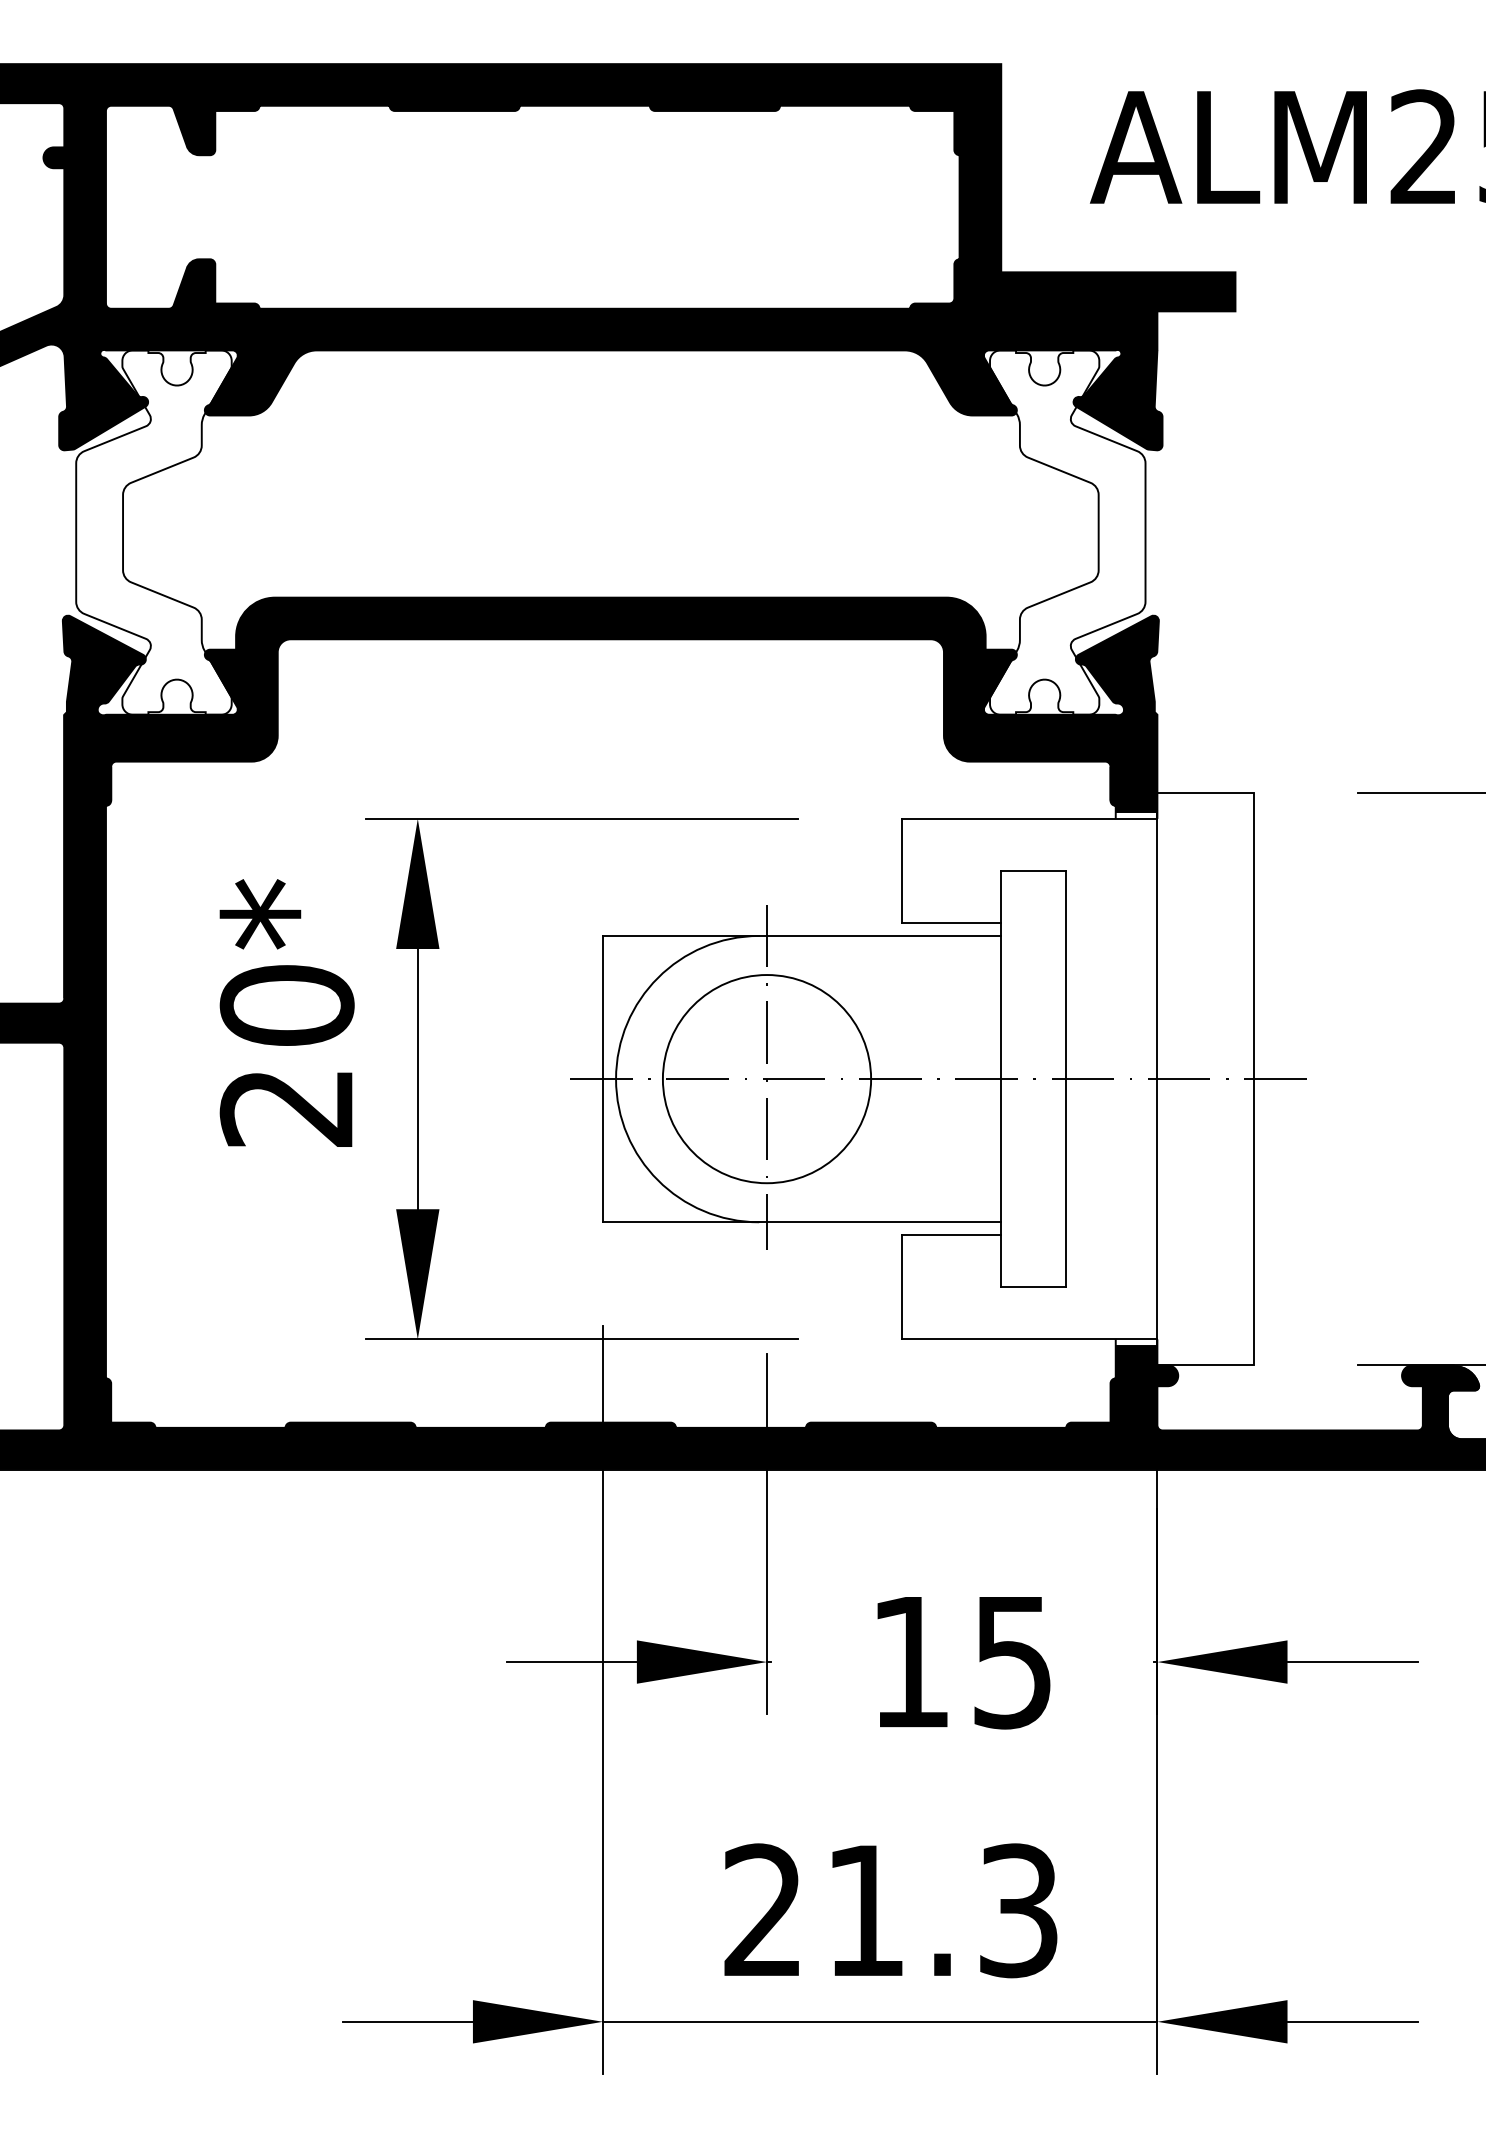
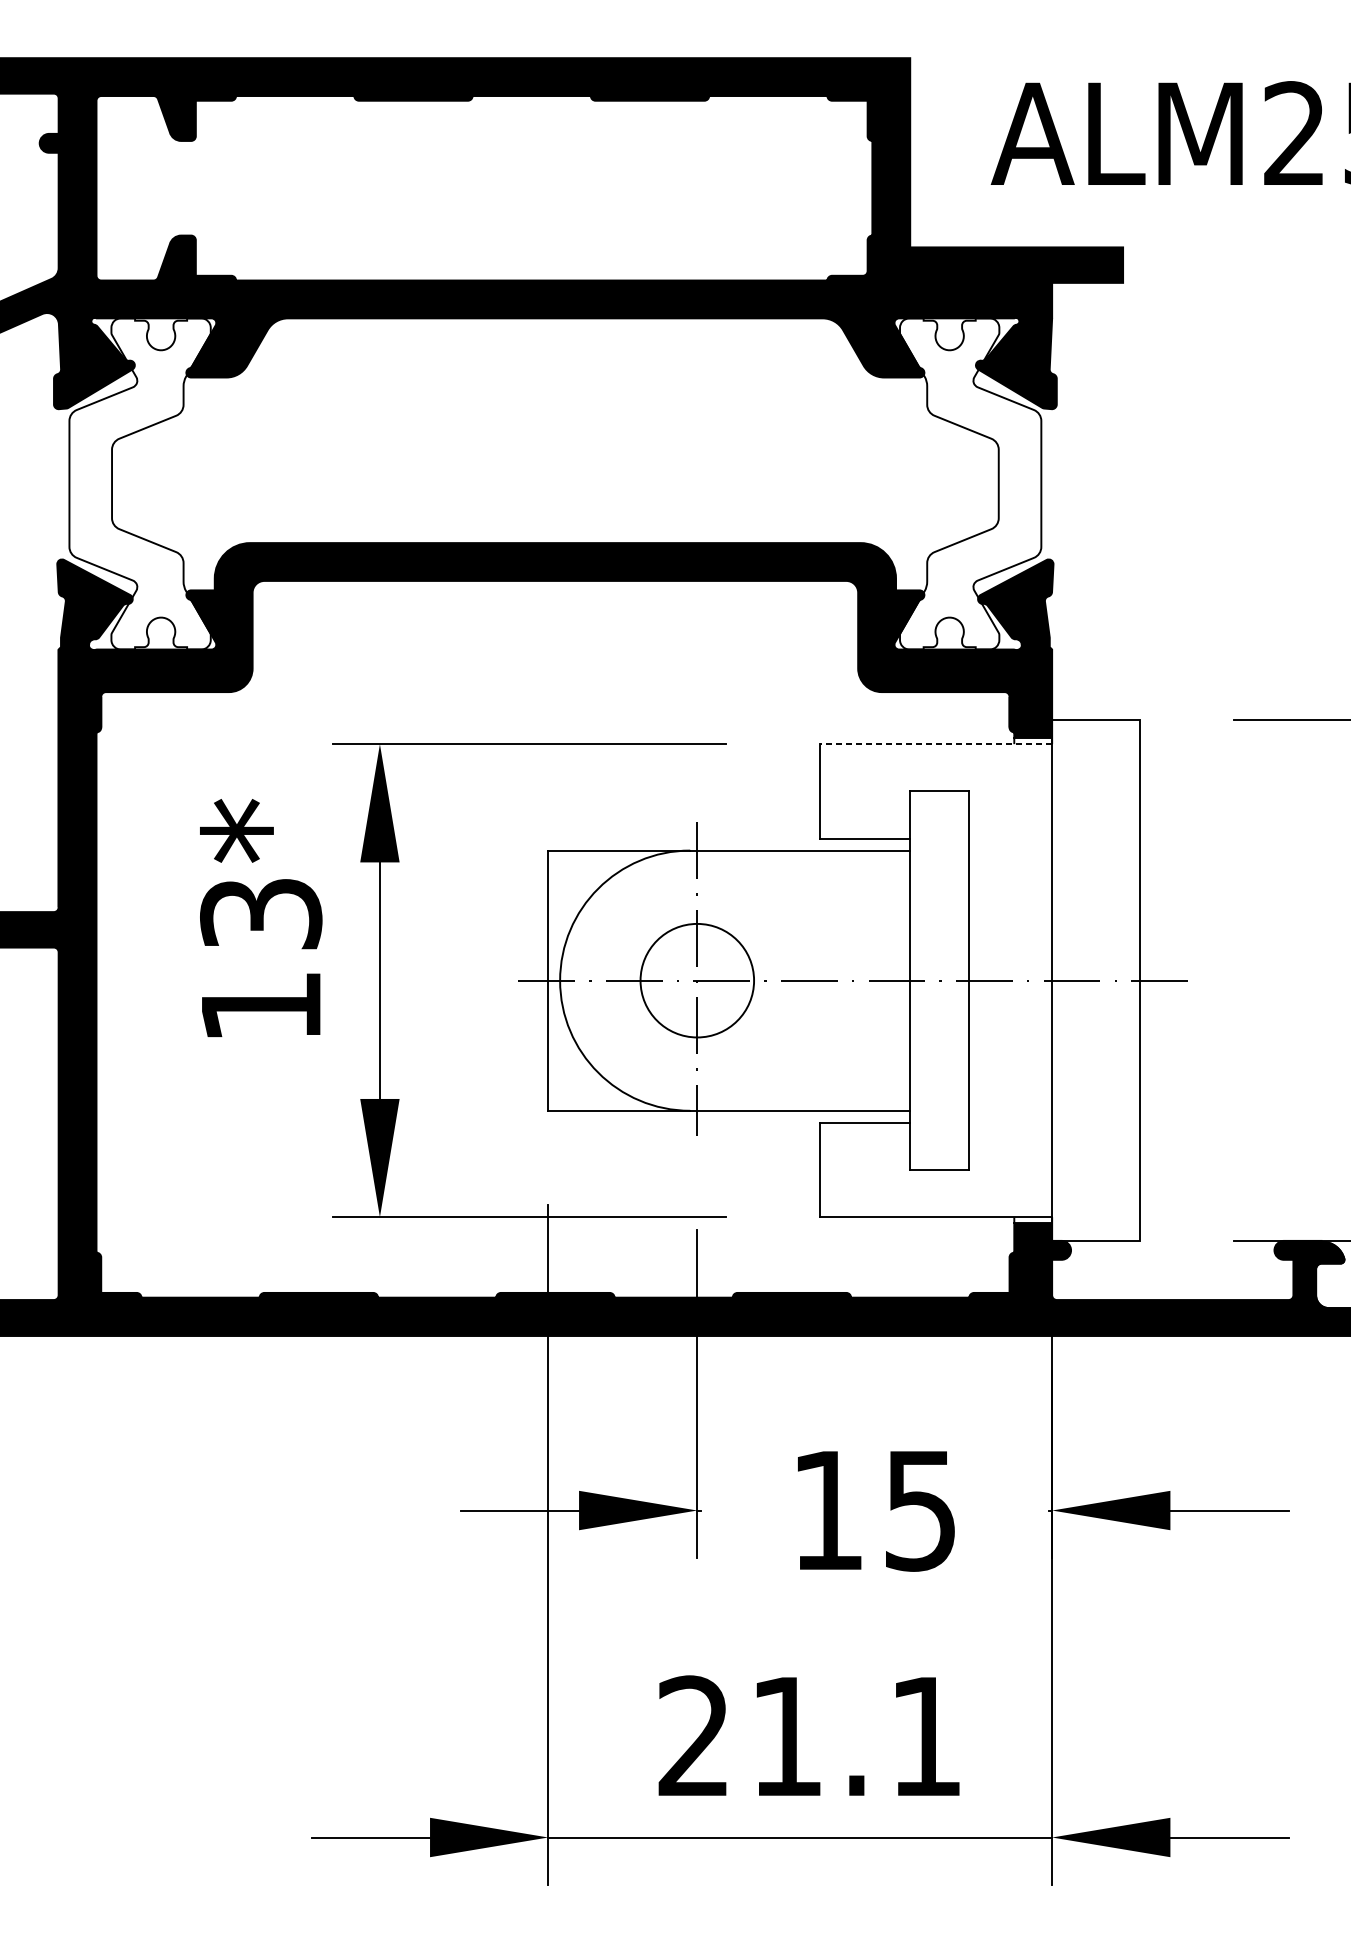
line: (1029, 818) -> (935, 743), solid -> dashed
text: (286, 1055) -> (260, 959), 20* -> 13*
circle: (766, 1079) -> (696, 981), size x0.6
text: (1018, 1910) -> (925, 1736), 21.3 -> 21.1

